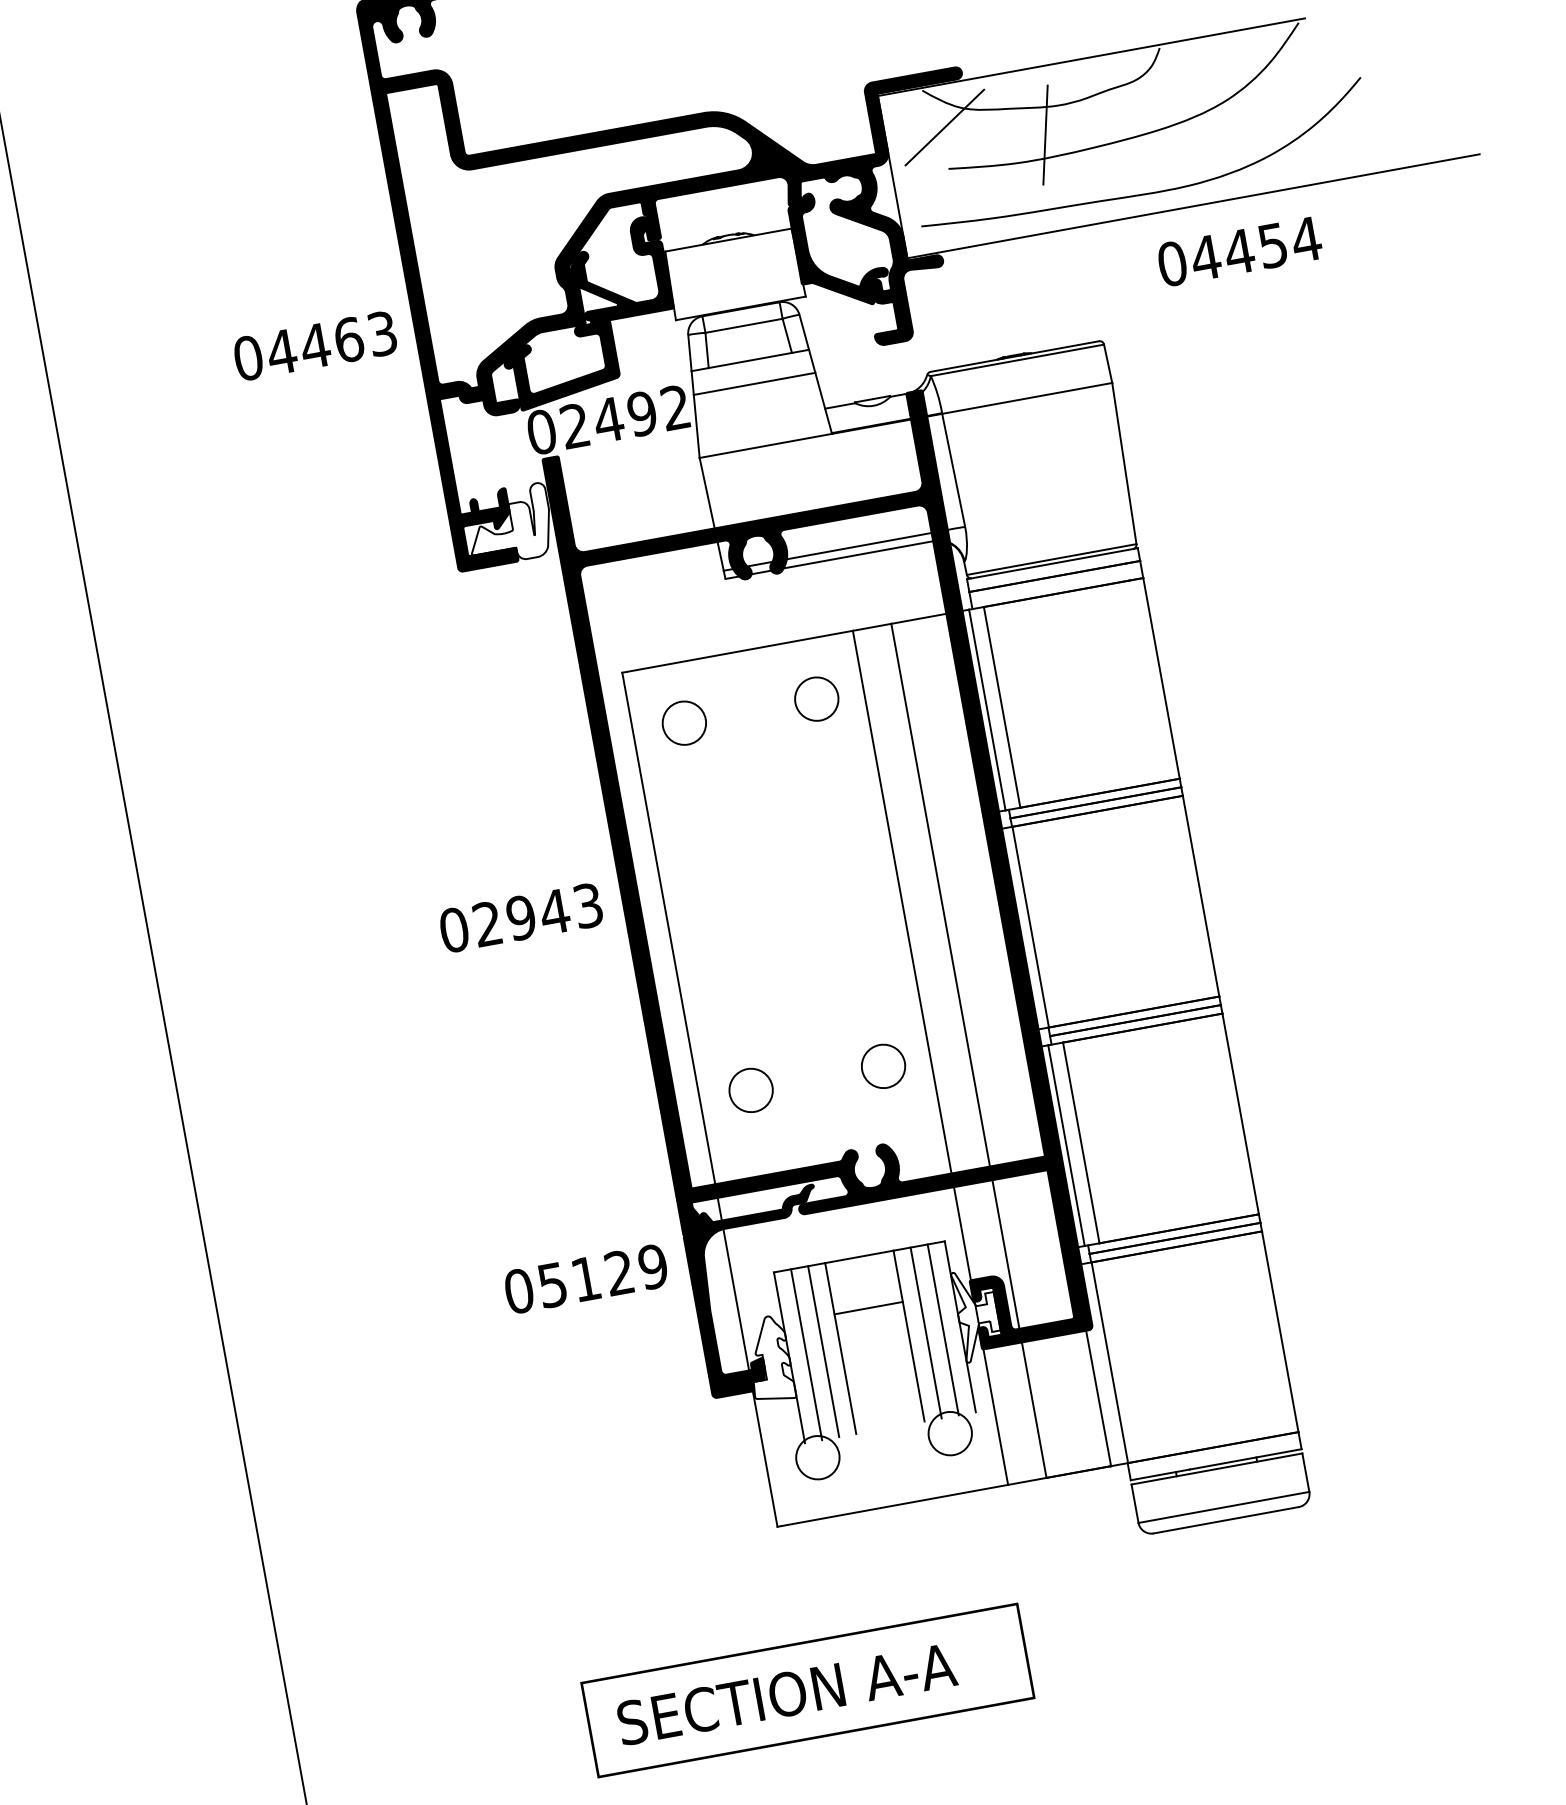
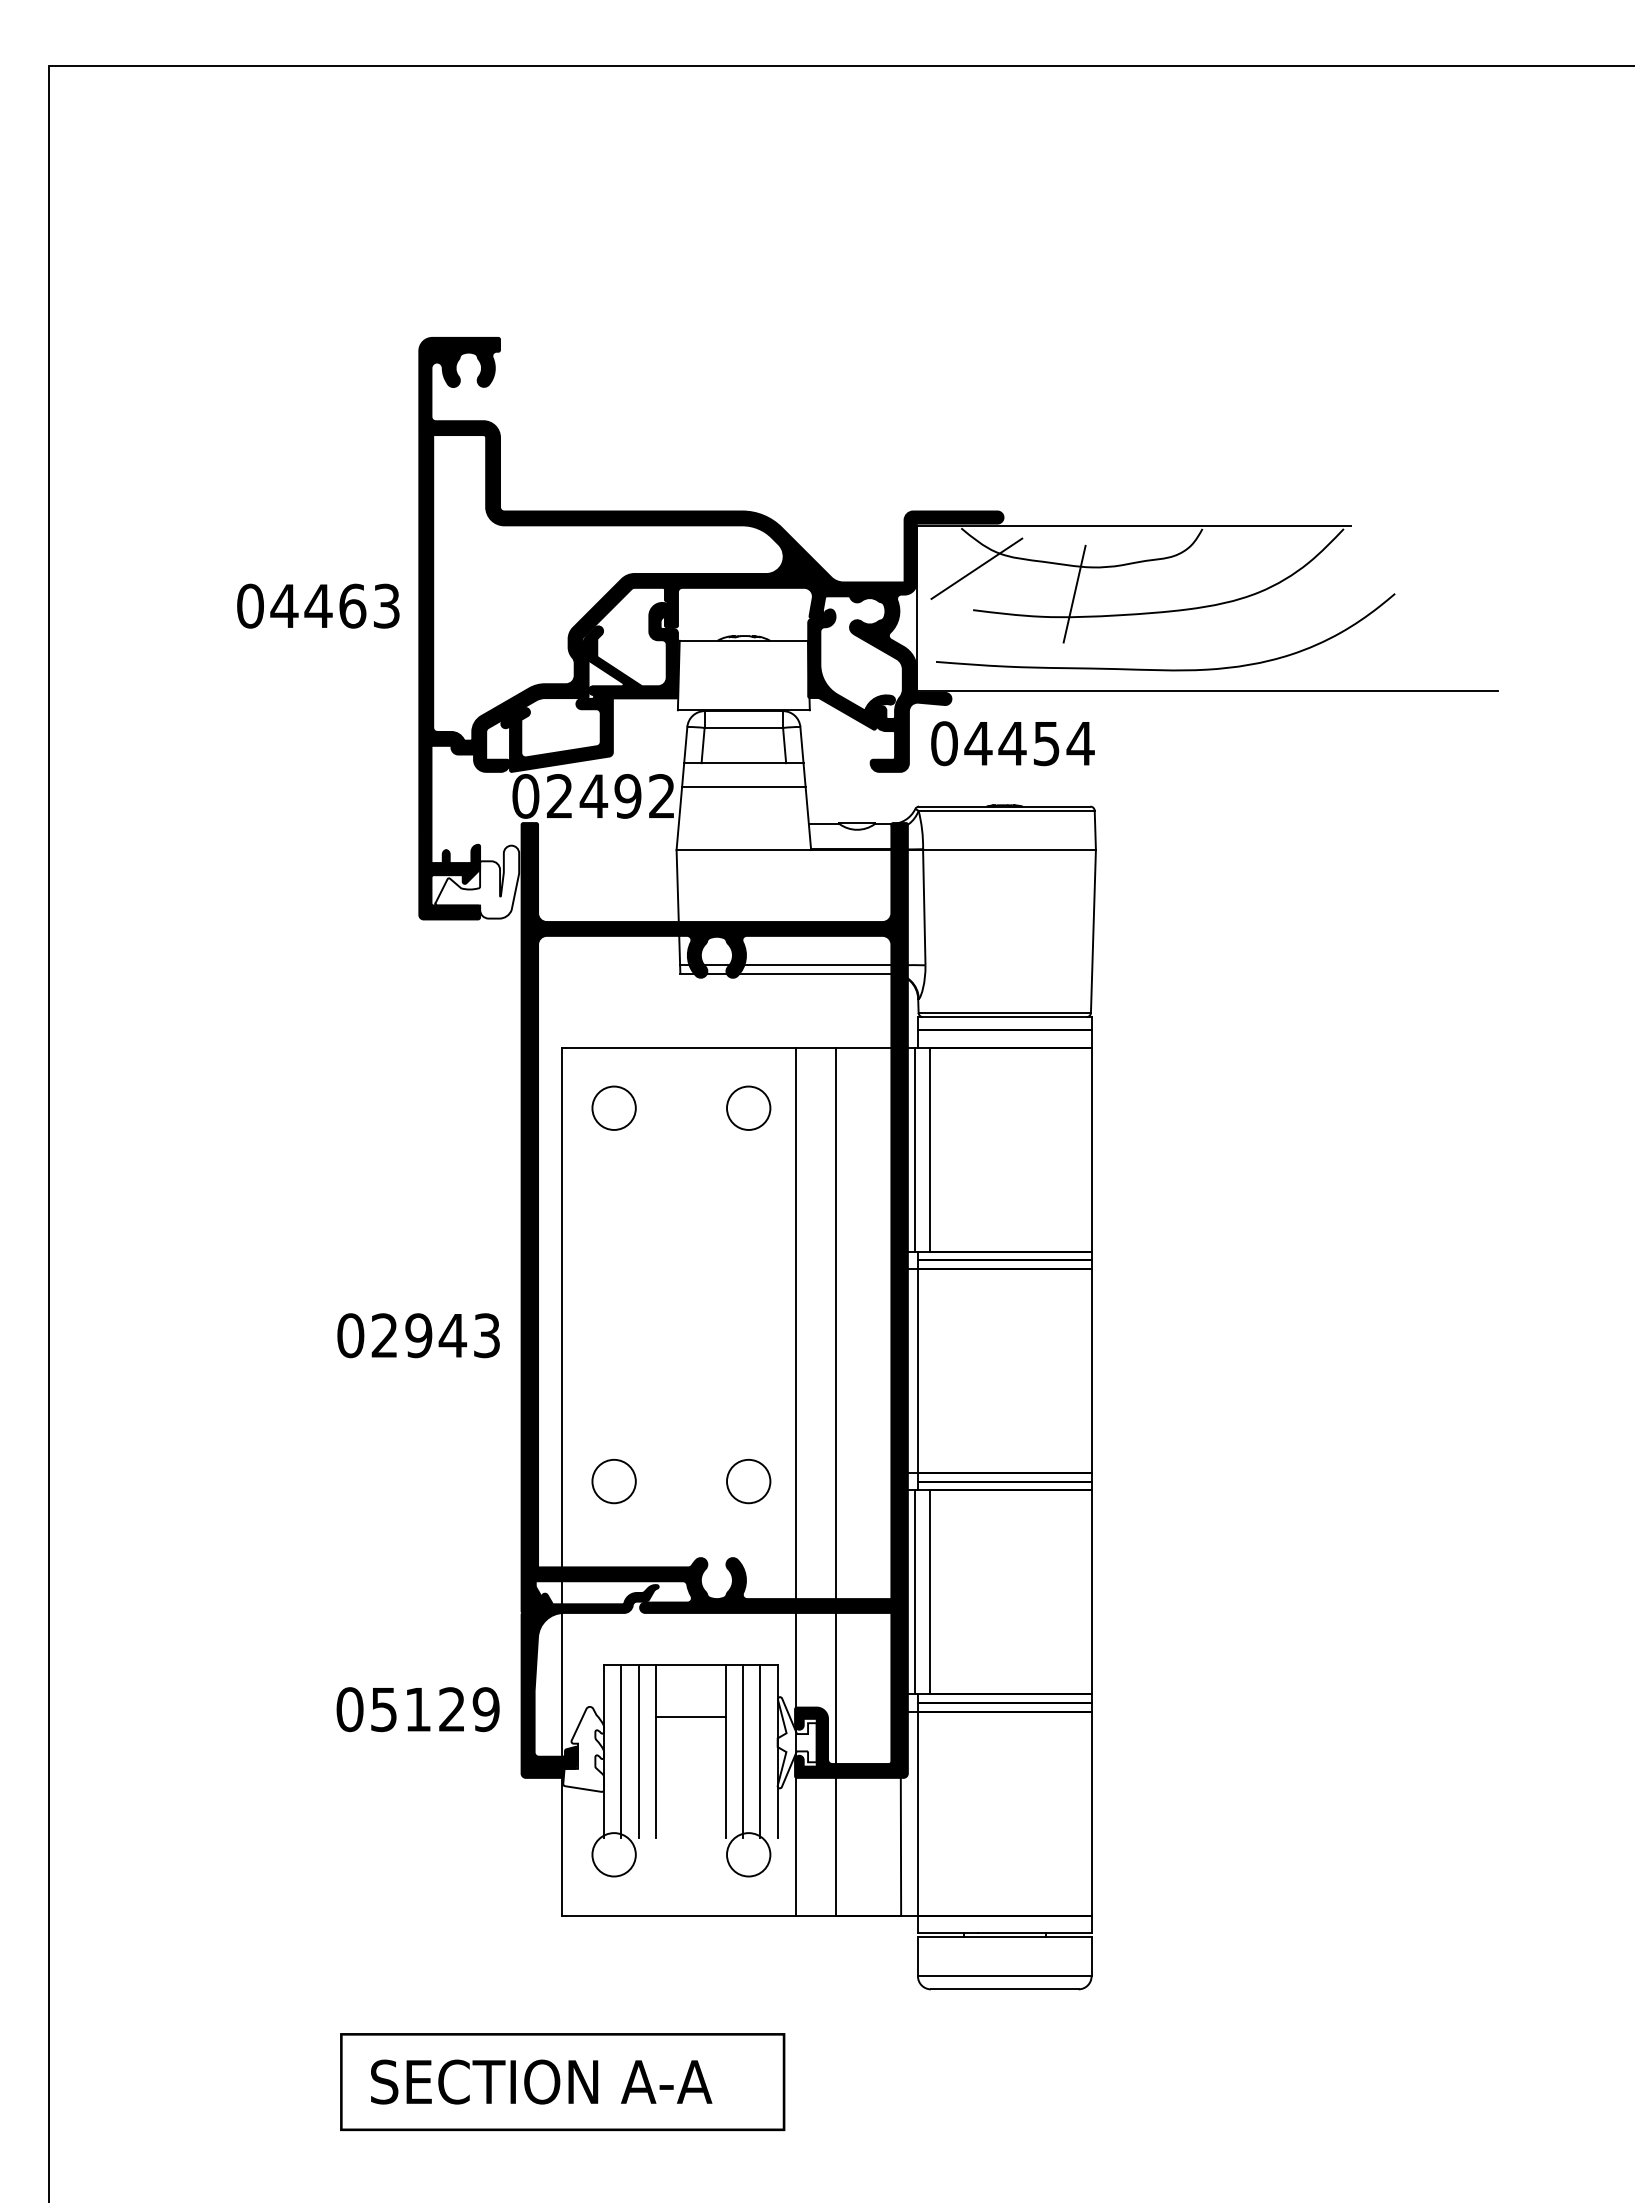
text: (1239, 251) -> (1012, 743), moved
text: (315, 345) -> (318, 605), moved
text: (520, 917) -> (418, 1335), moved
text: (585, 1279) -> (417, 1709), moved

